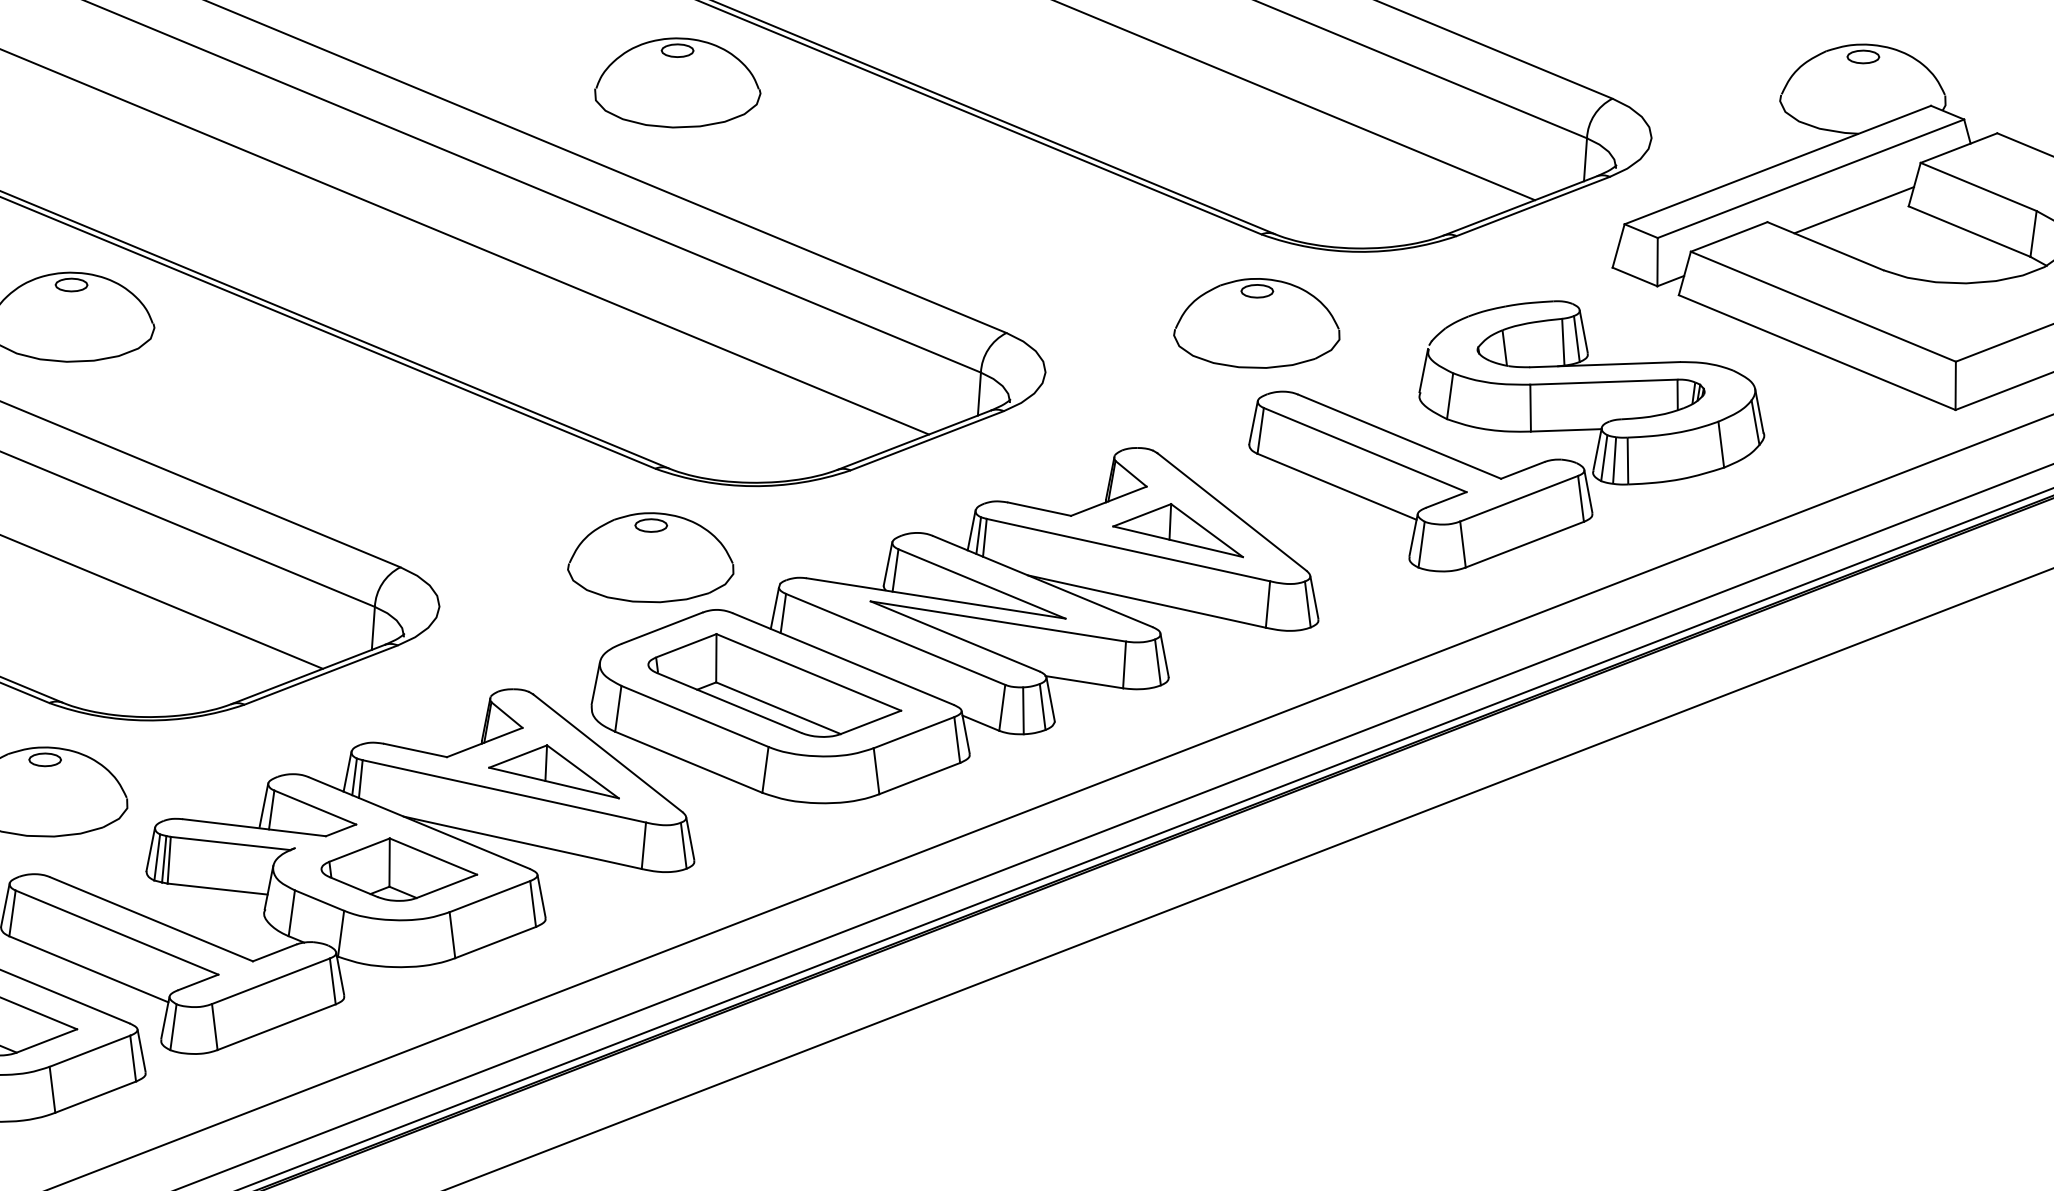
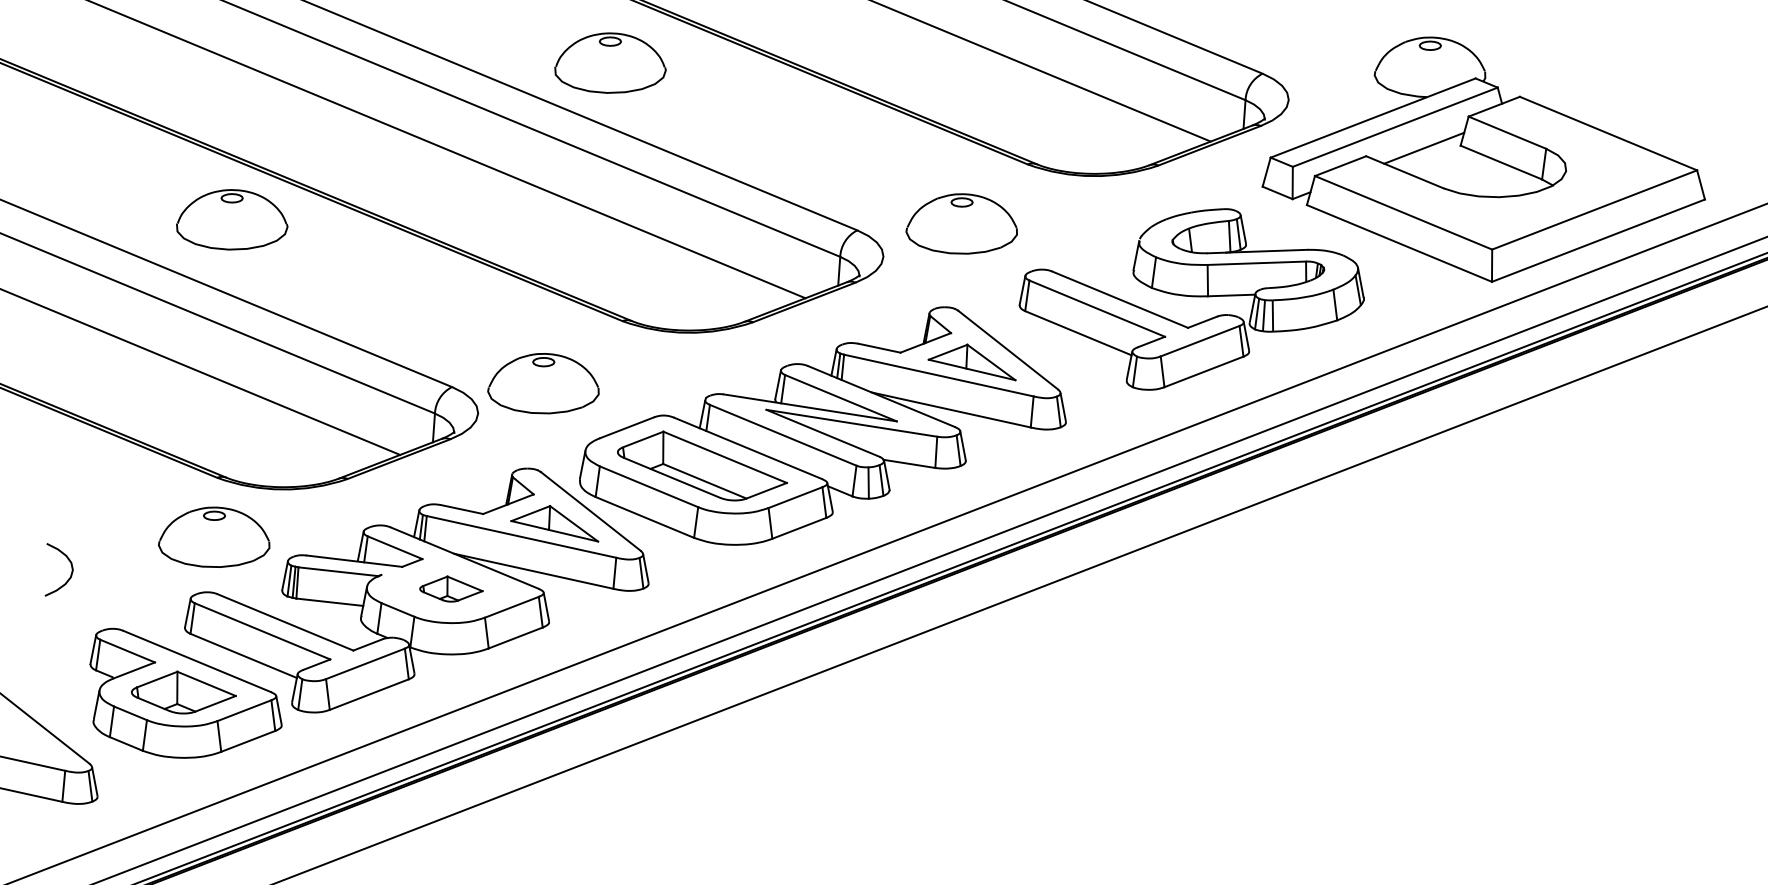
part: (677, 81) -> (610, 62), moved
part: (1256, 322) -> (961, 223), moved
part: (650, 557) -> (543, 383), moved
part: (399, 868) -> (451, 588), size x0.6

